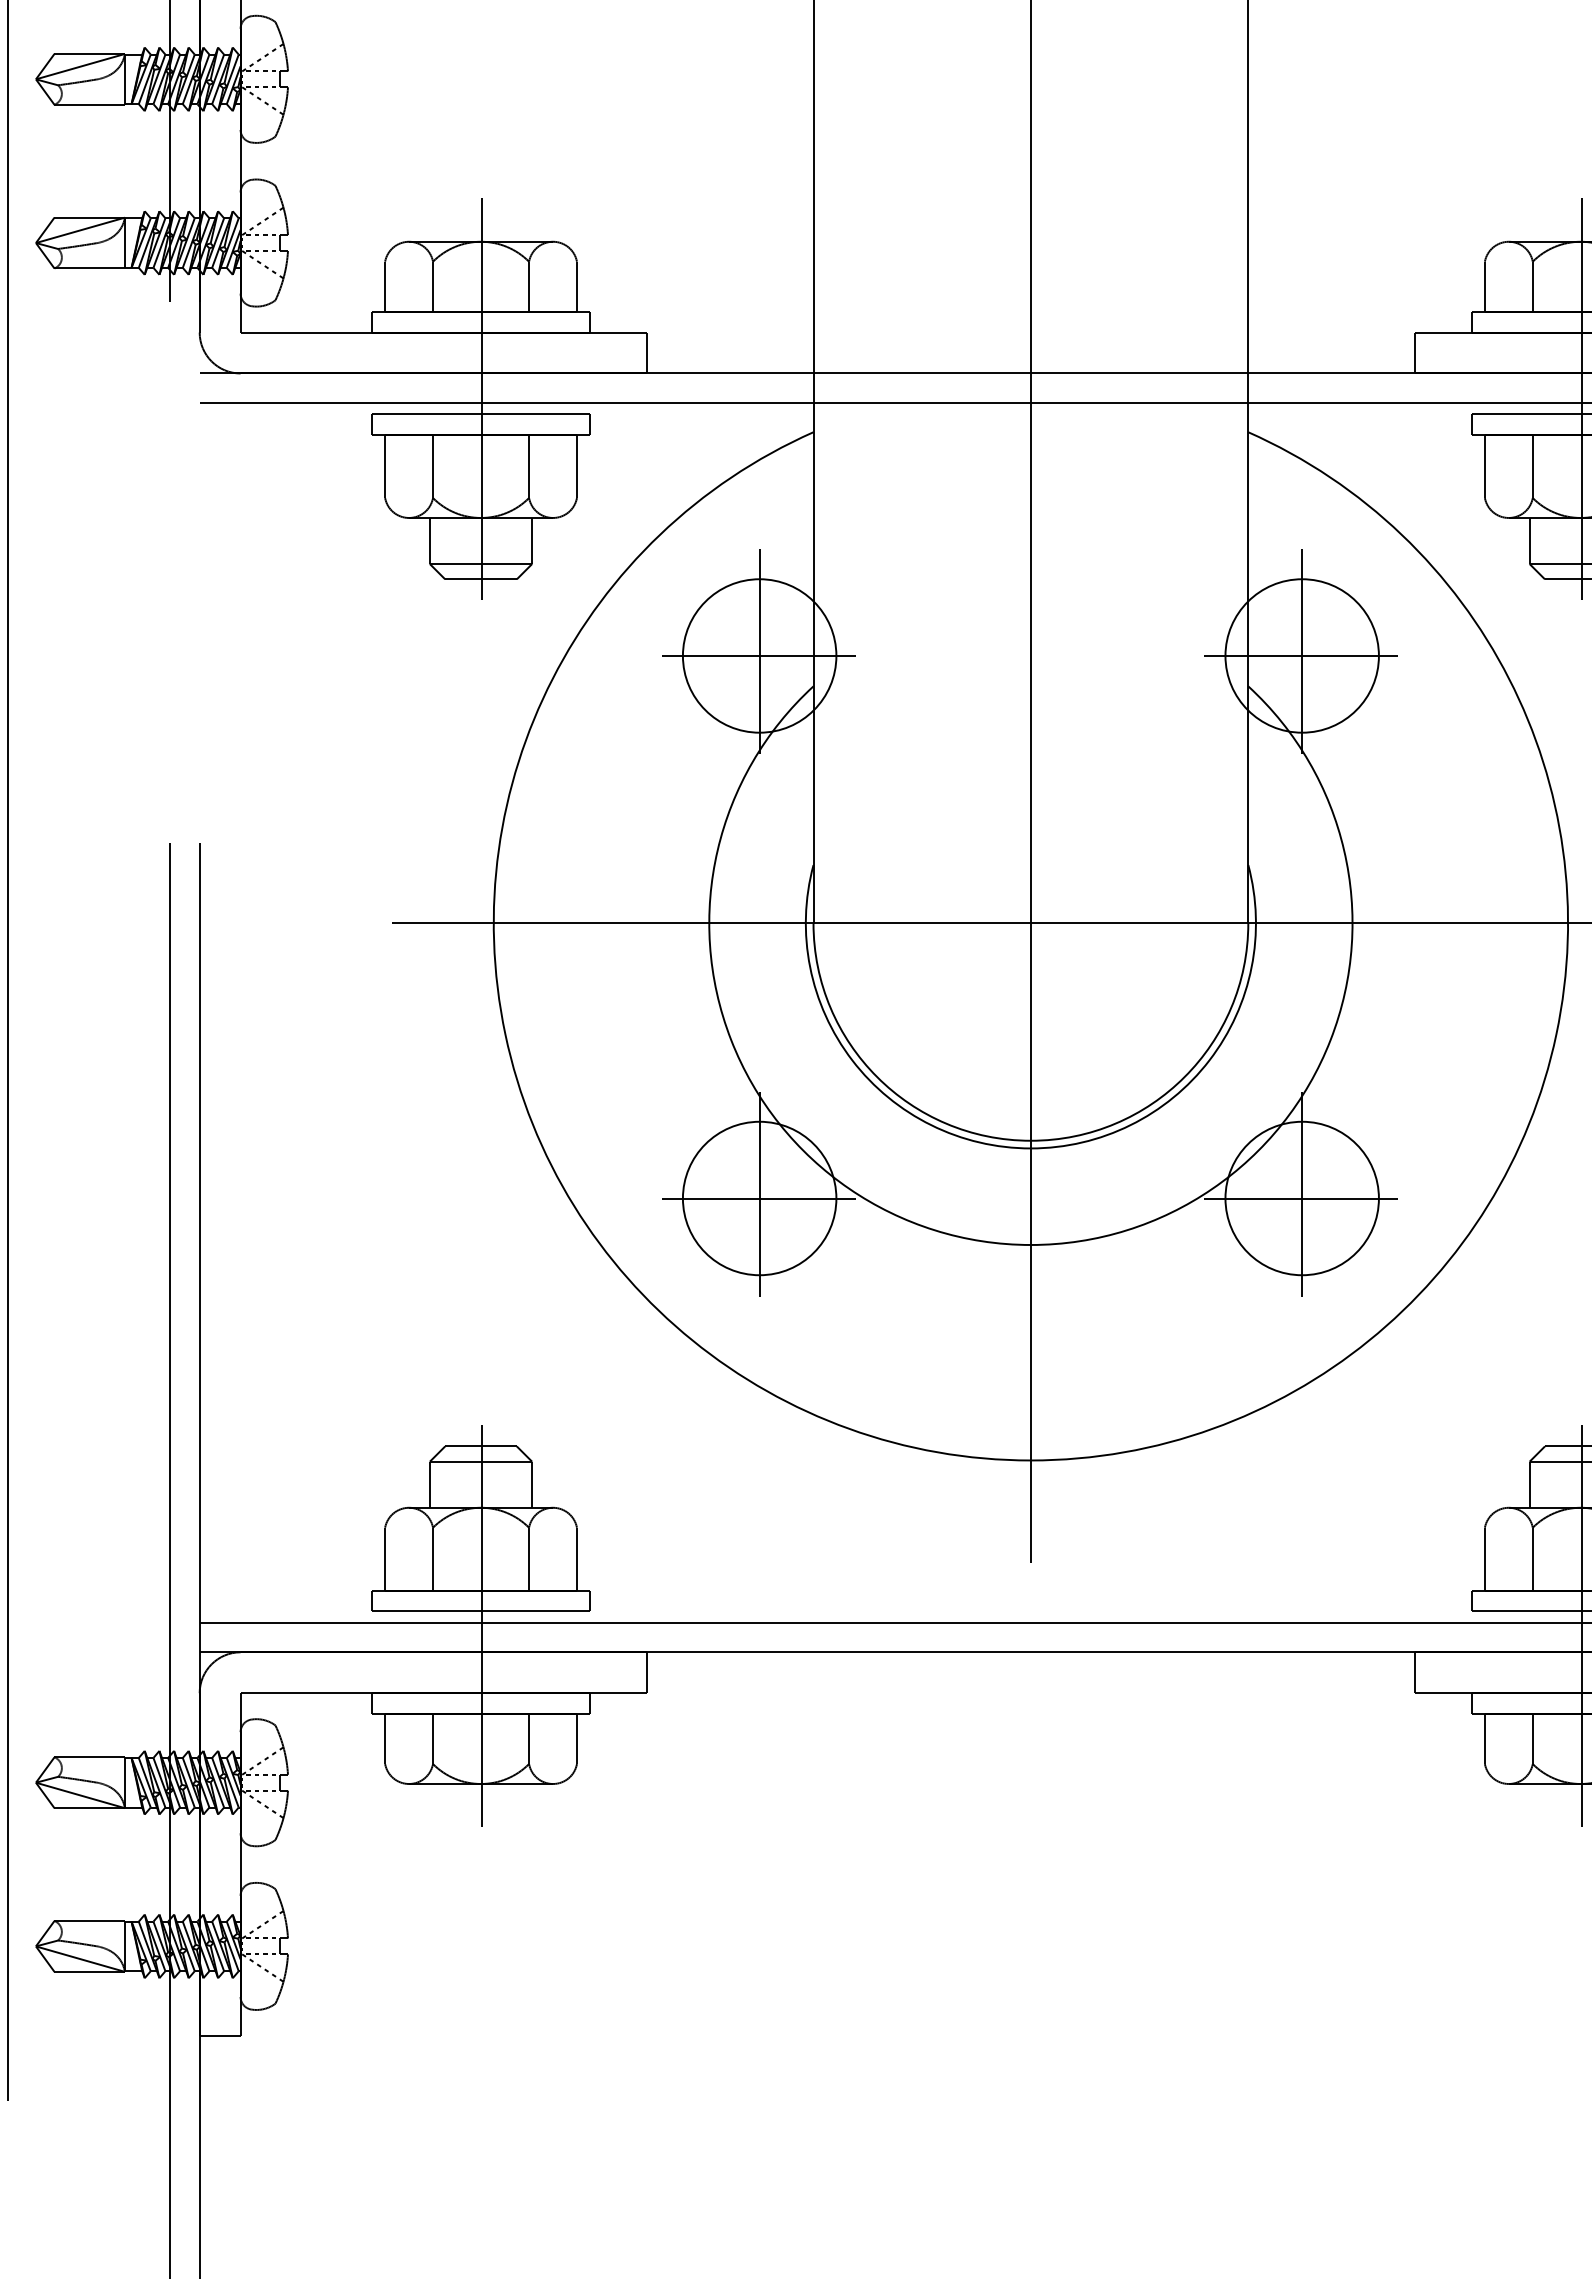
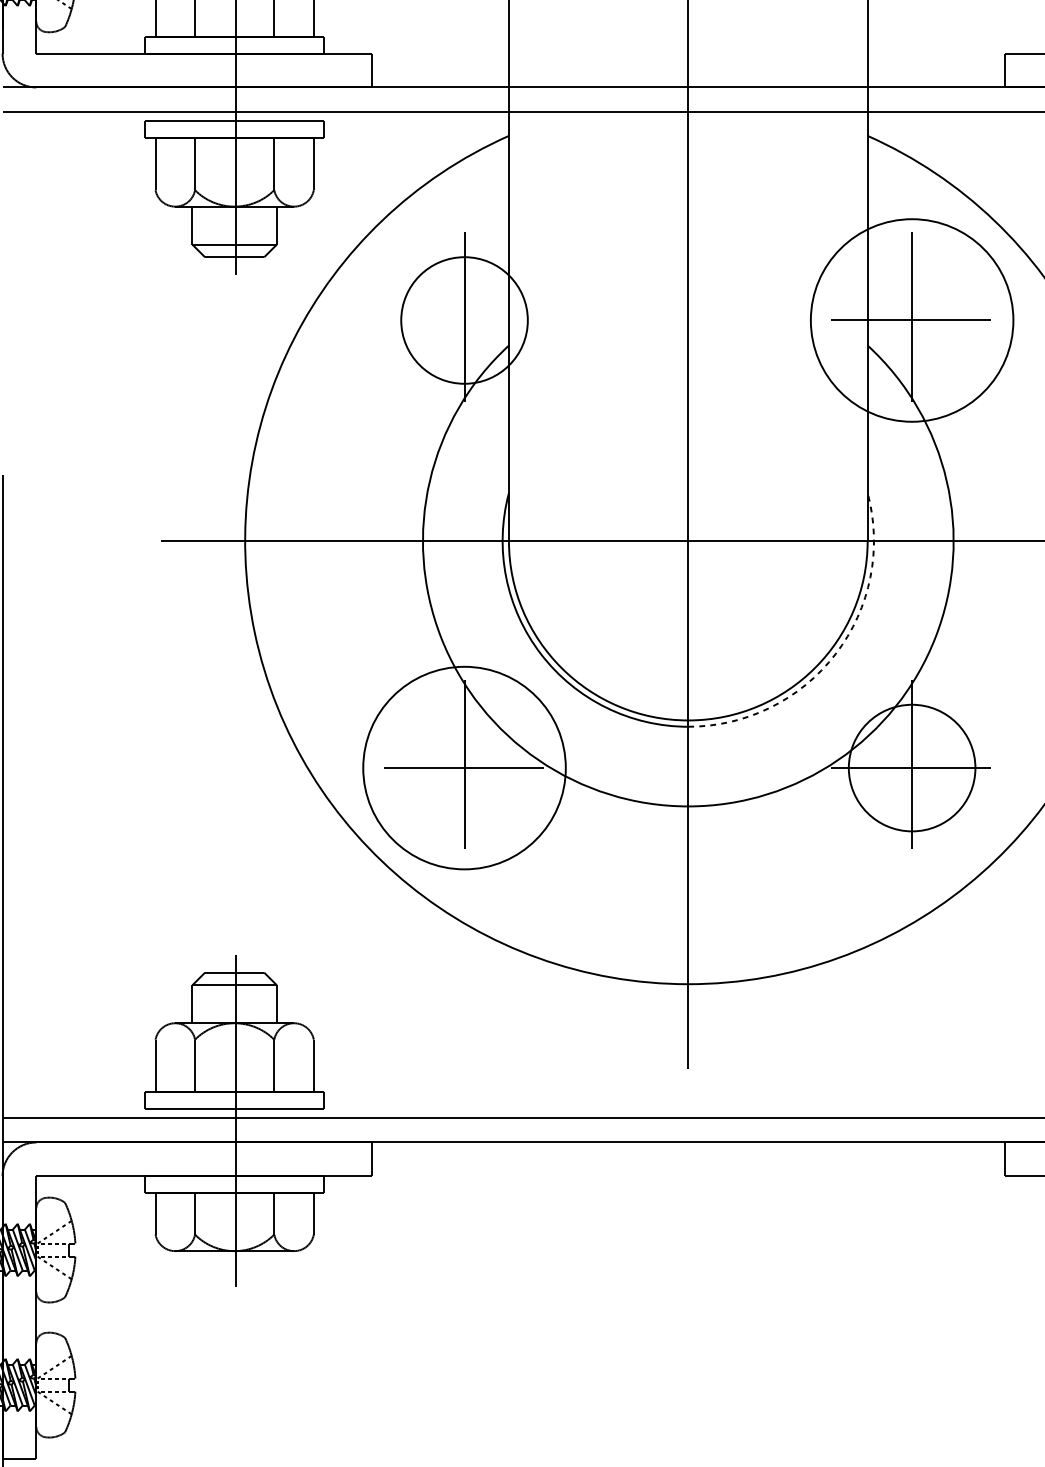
line: (758, 655) -> (463, 320), removed
circle: (1301, 655) -> (911, 320), size x1.6
arc: (1209, 1060) -> (835, 654), solid -> dashed
circle: (759, 1198) -> (464, 768), size x1.6

